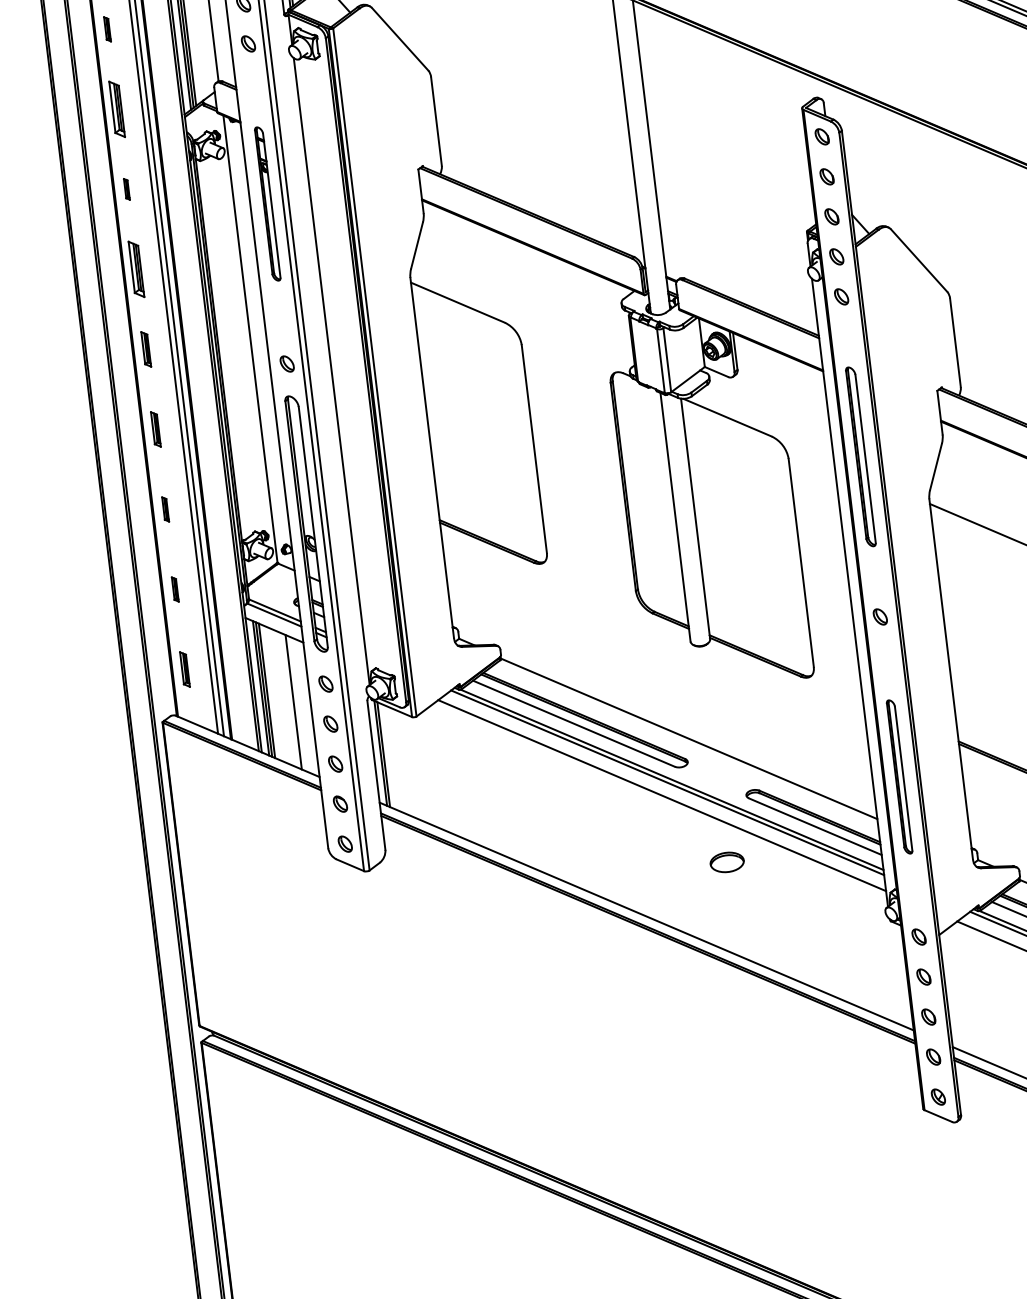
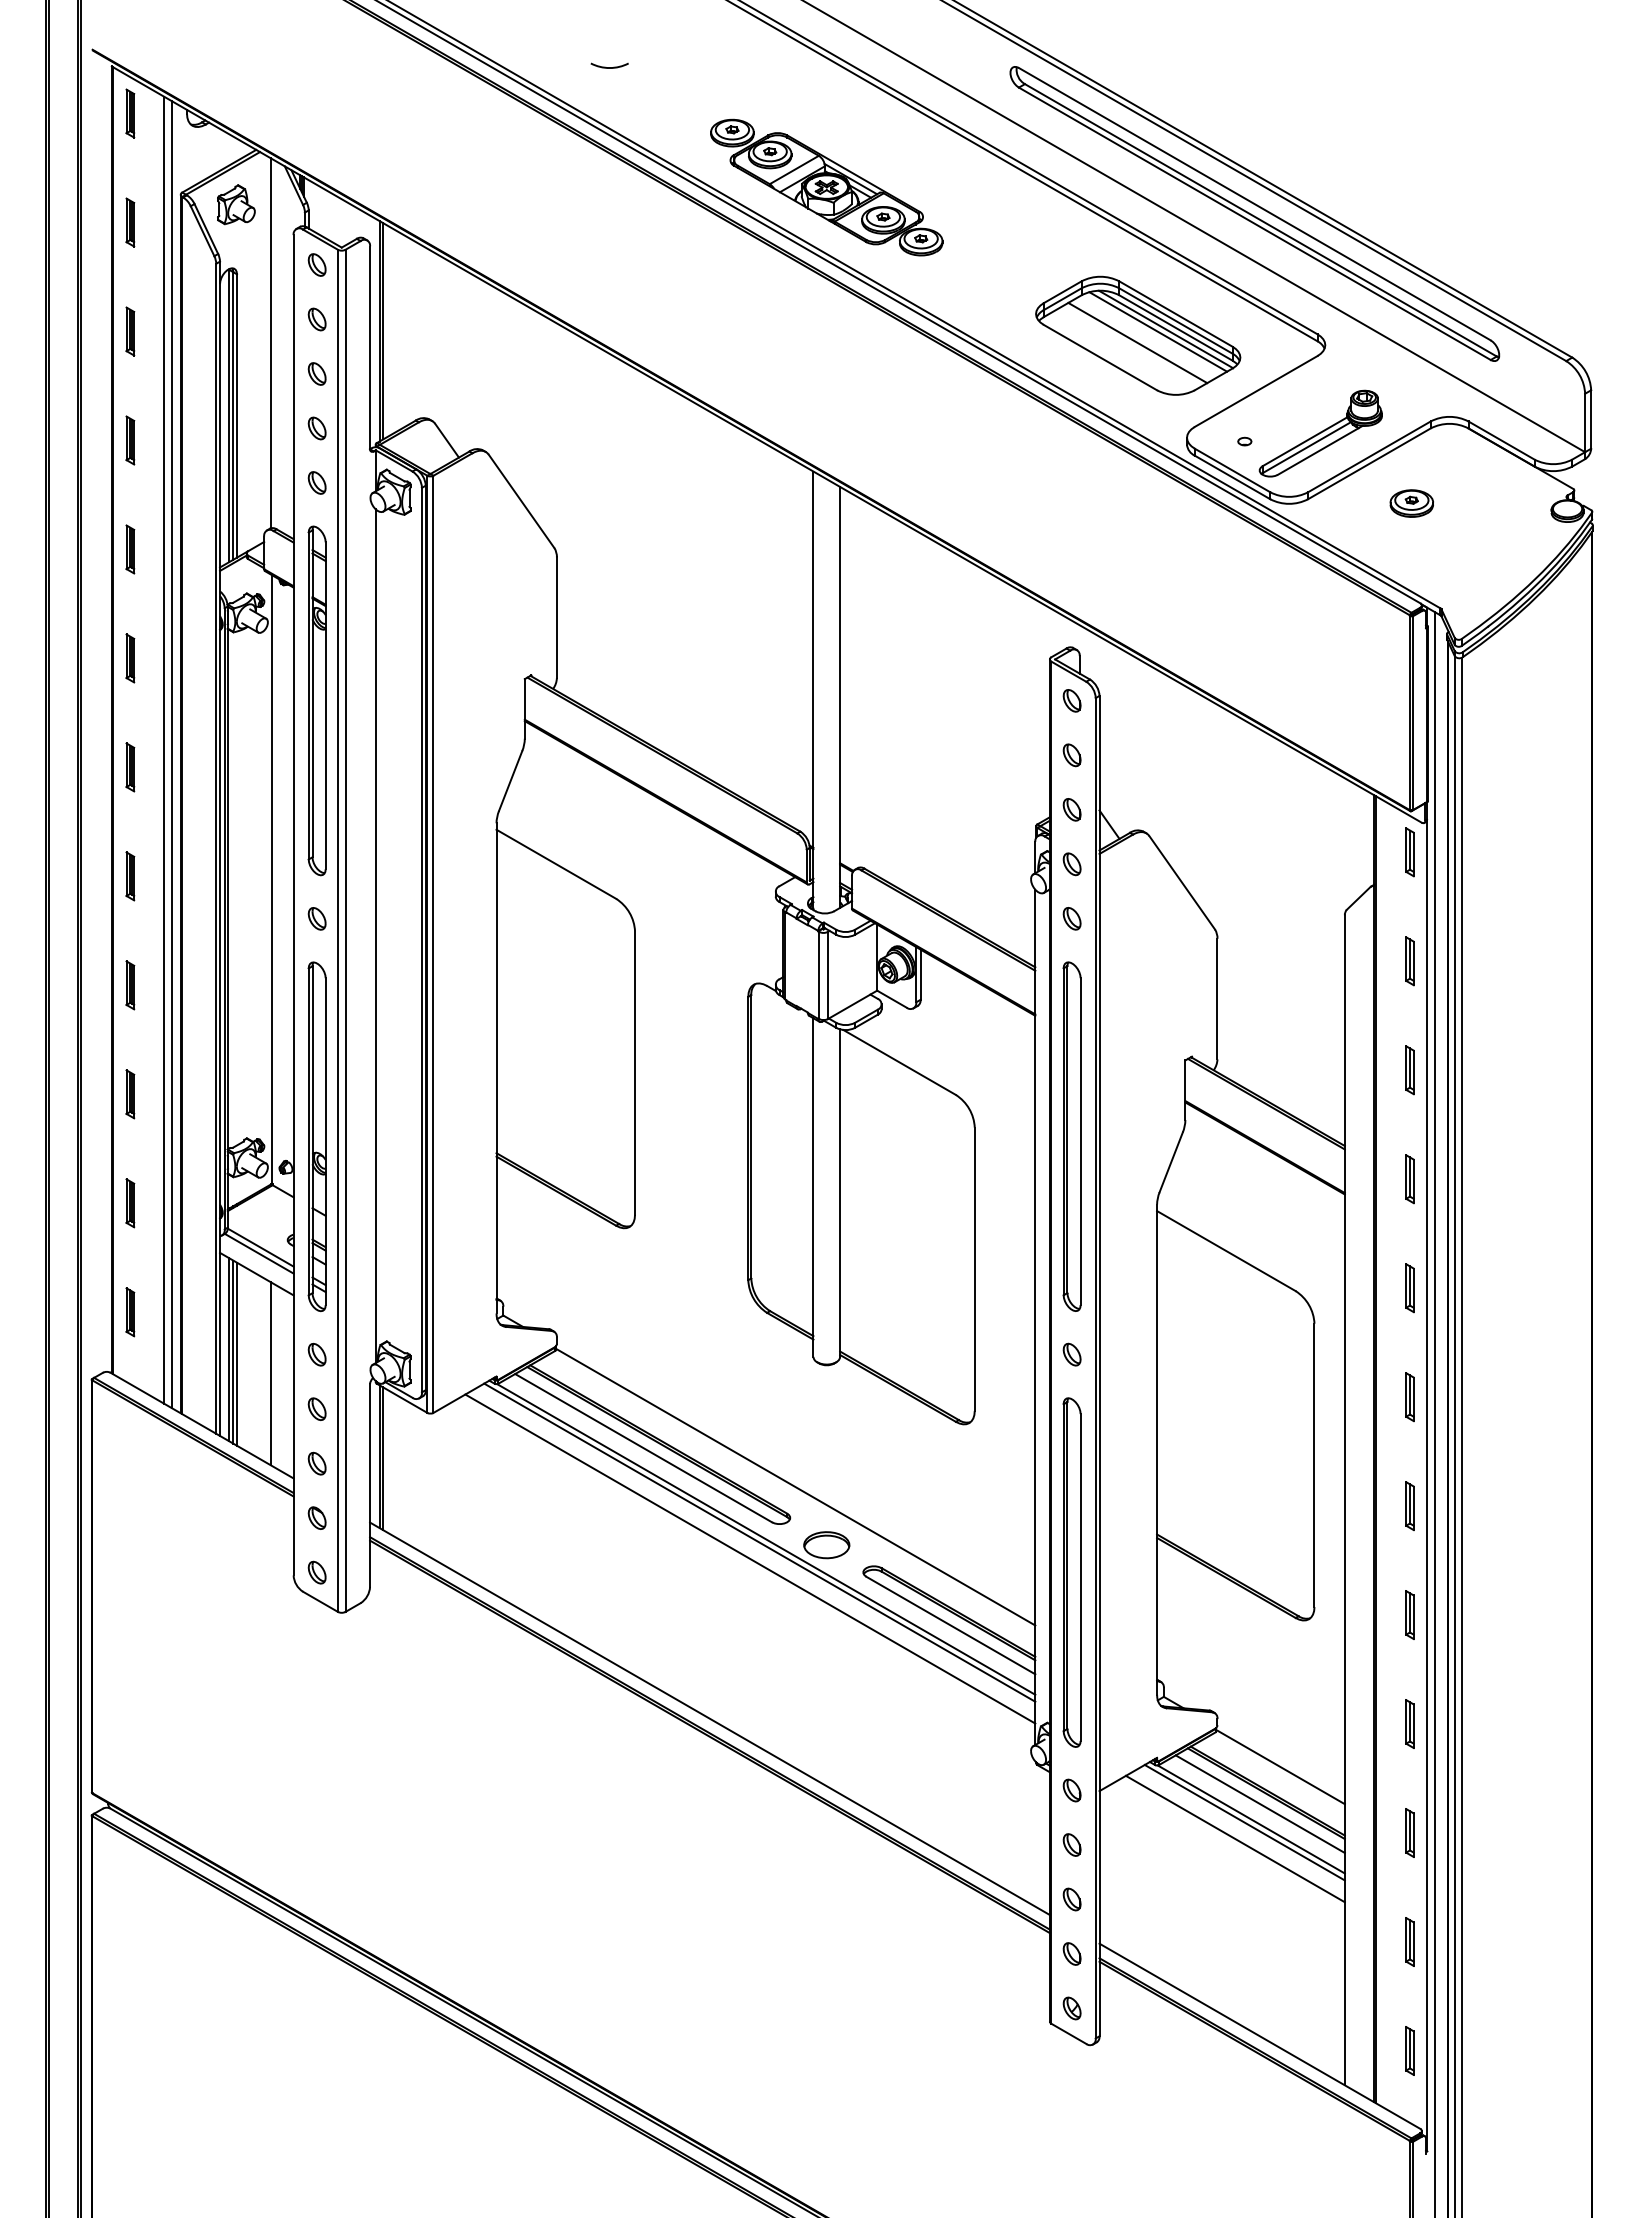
part: (107, 29) -> (130, 440), size x1.43
part: (117, 109) -> (130, 549), size x0.62
part: (126, 189) -> (130, 658), size x1.67
part: (267, 203) -> (316, 700), size x1.67
part: (136, 269) -> (130, 767), size x0.62
part: (860, 456) -> (1071, 1136), size x1.43
part: (165, 509) -> (130, 1094), size x1.43
part: (175, 589) -> (130, 1203), size x1.43
part: (899, 777) -> (1071, 1572), size x1.67
part: (727, 862) -> (826, 1545), moved

